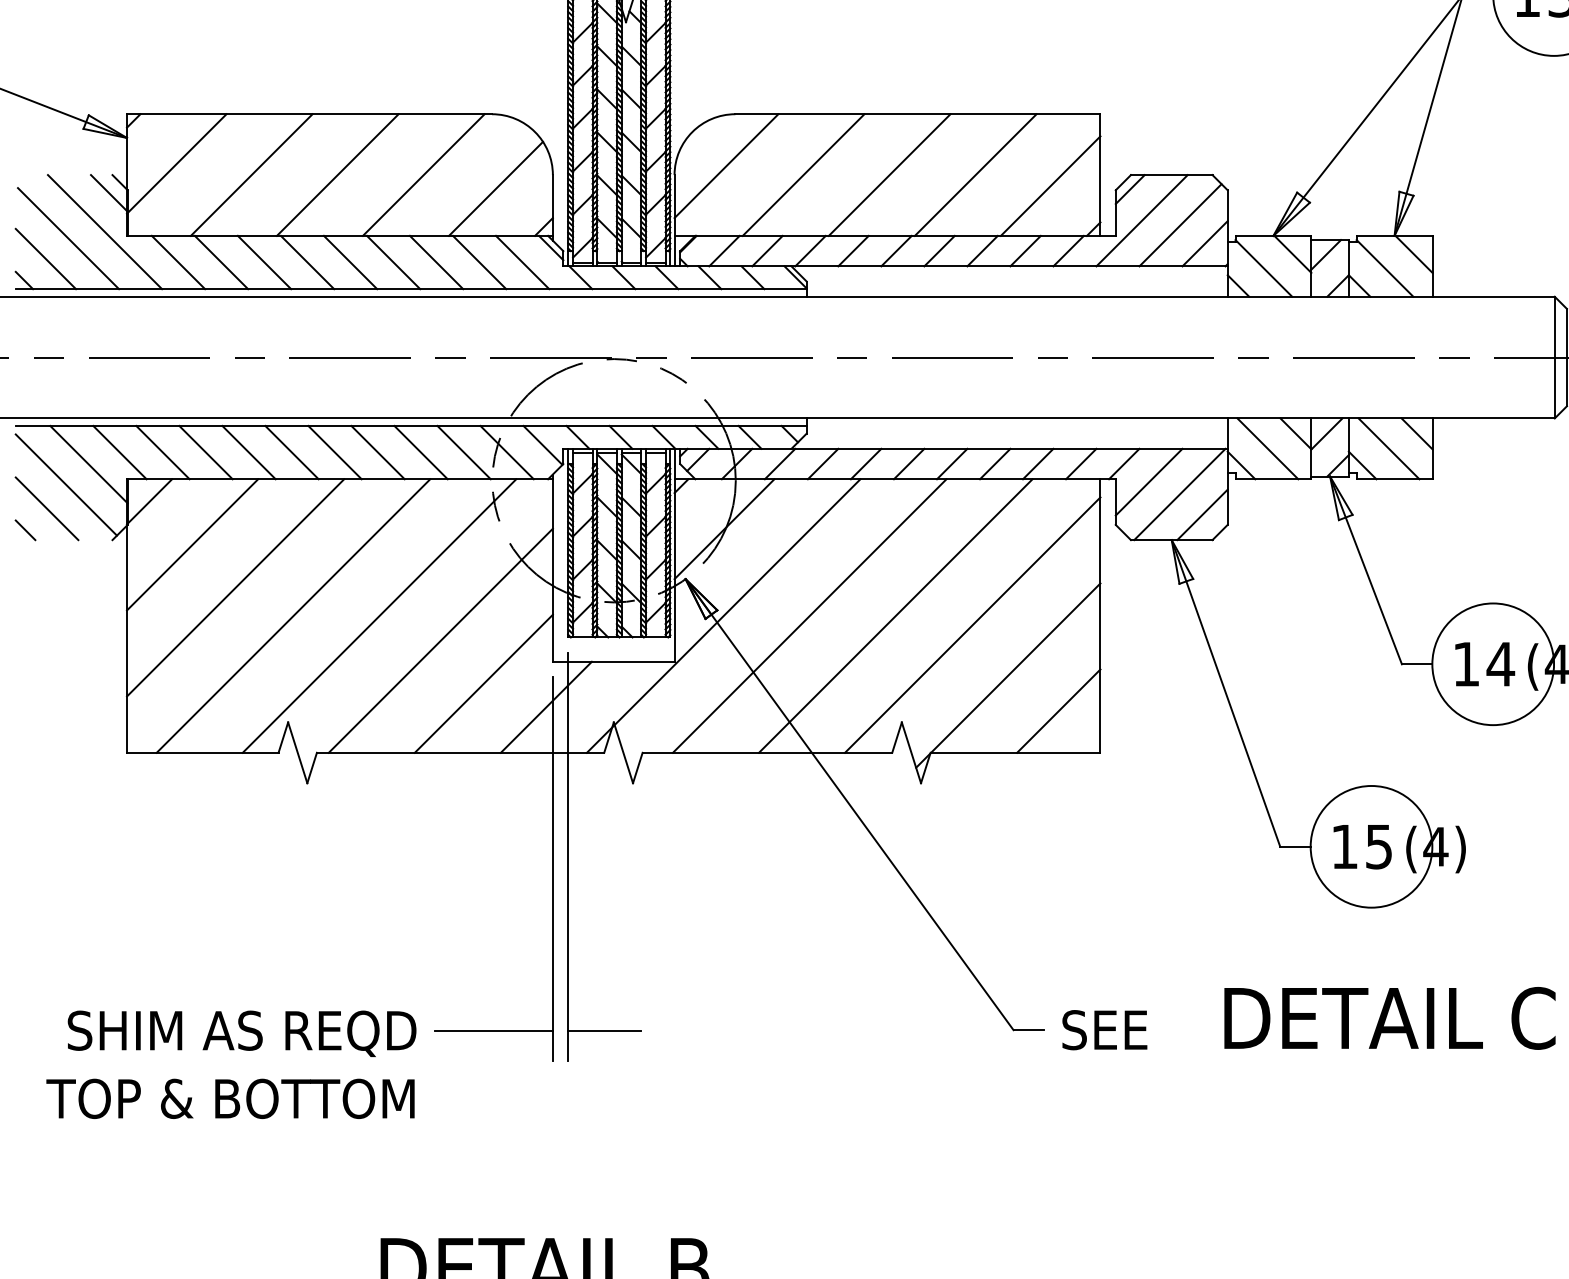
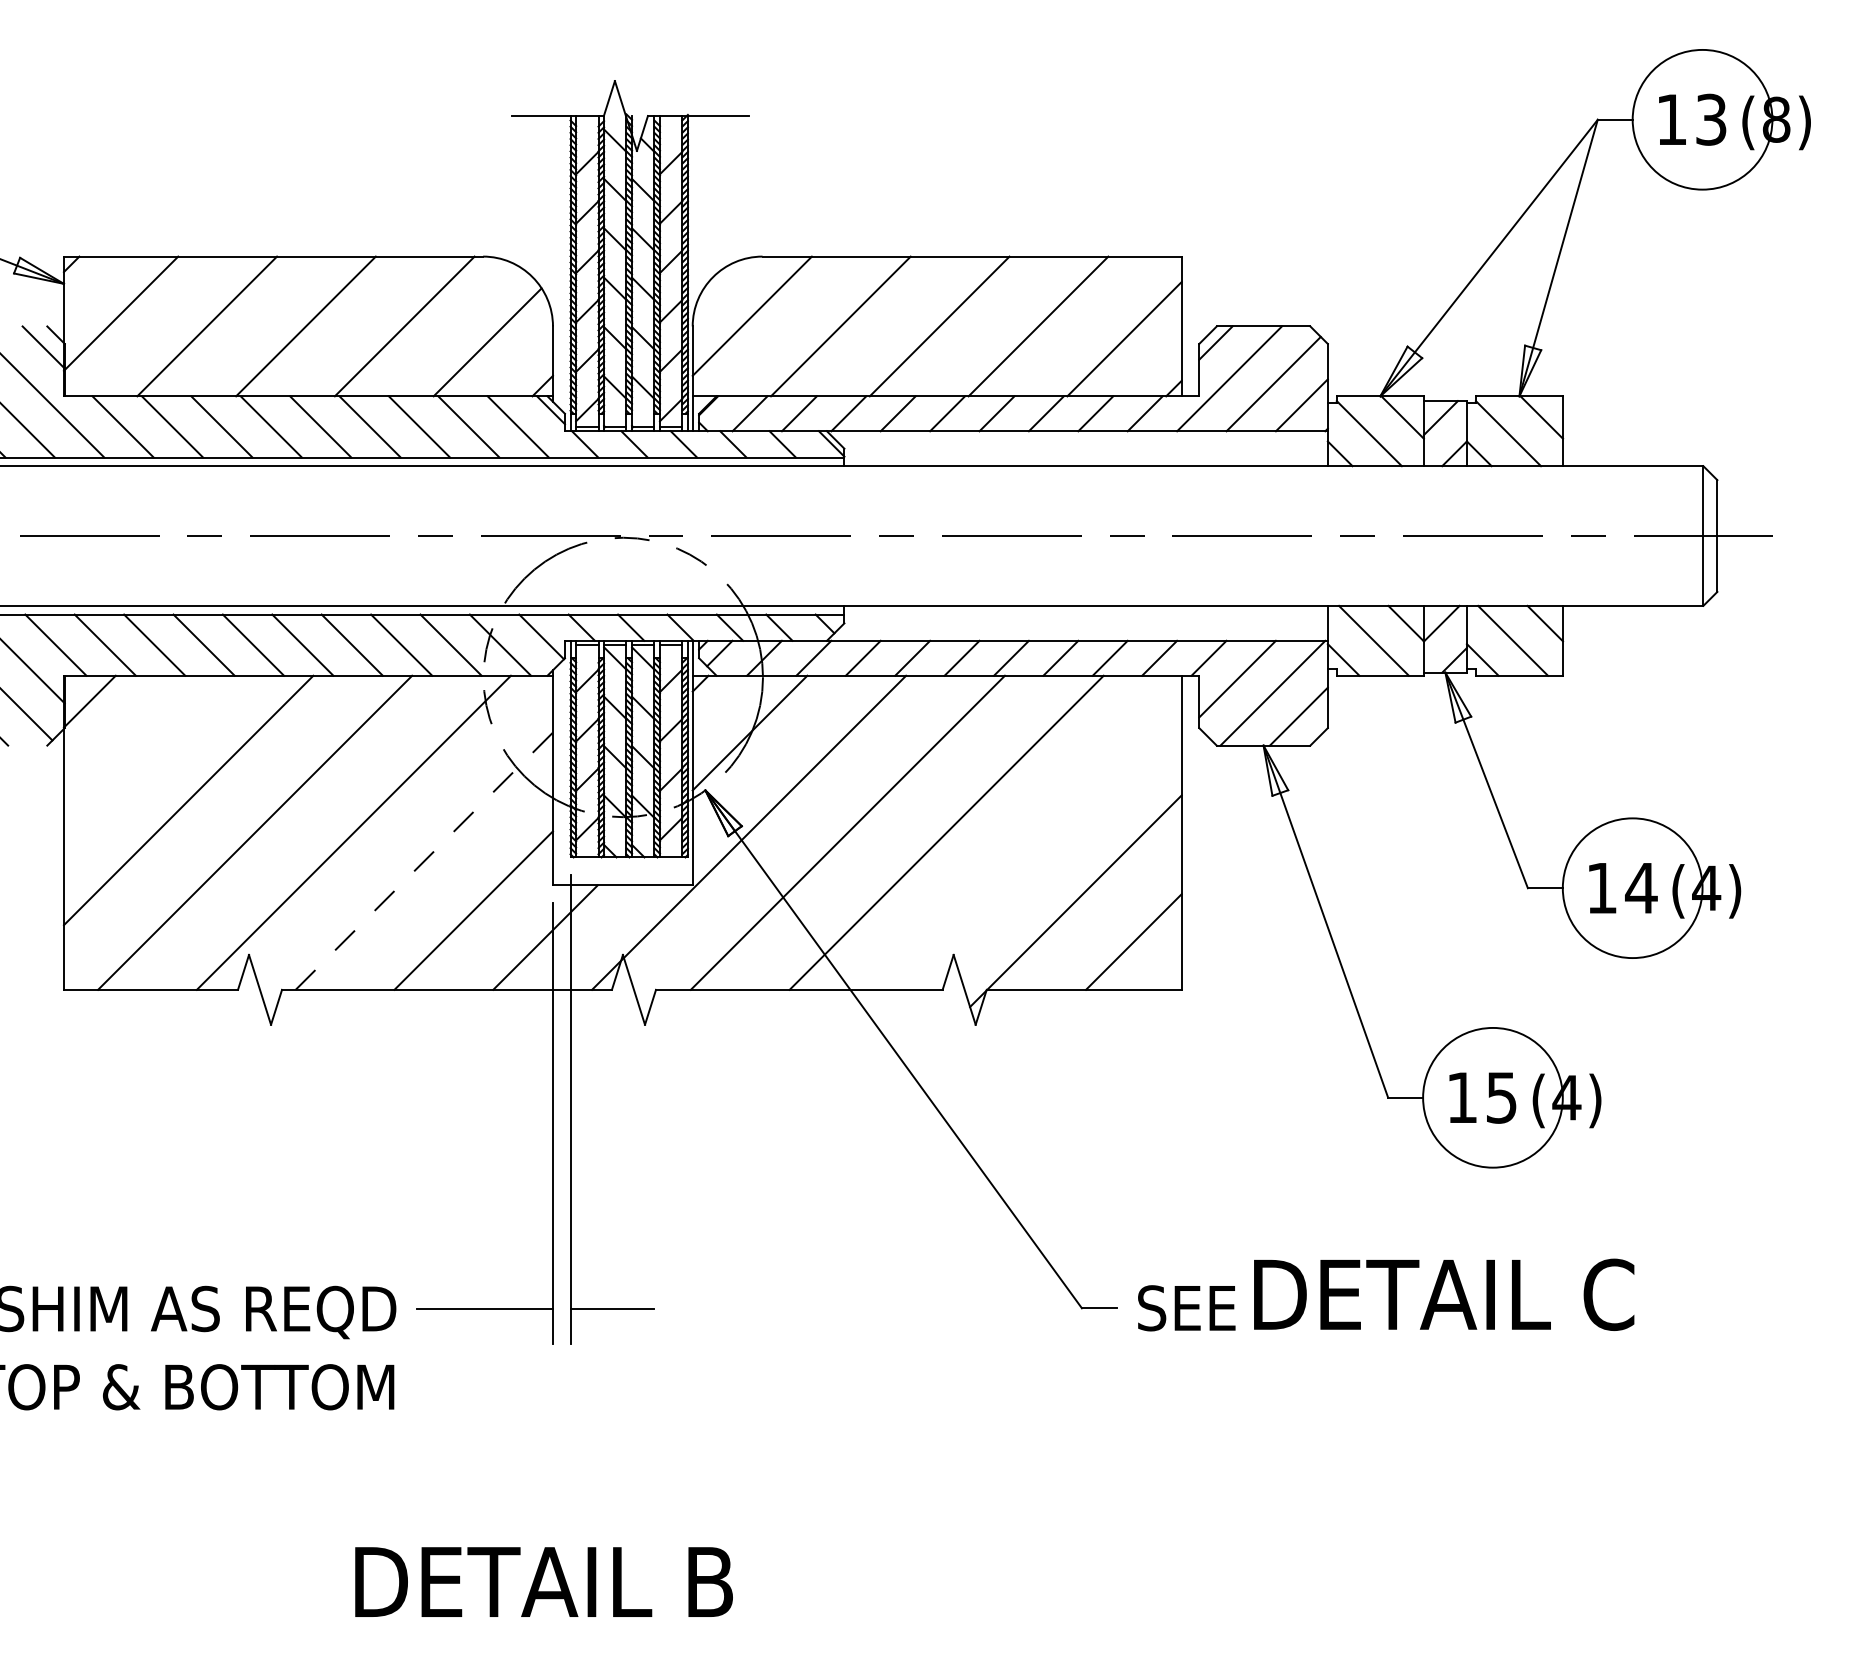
line: (191, 544) -> (138, 750), removed
line: (972, 624) -> (1034, 842), removed
line: (440, 641) -> (424, 861), solid -> dashed
text: (1390, 1018) -> (1444, 1294), moved

